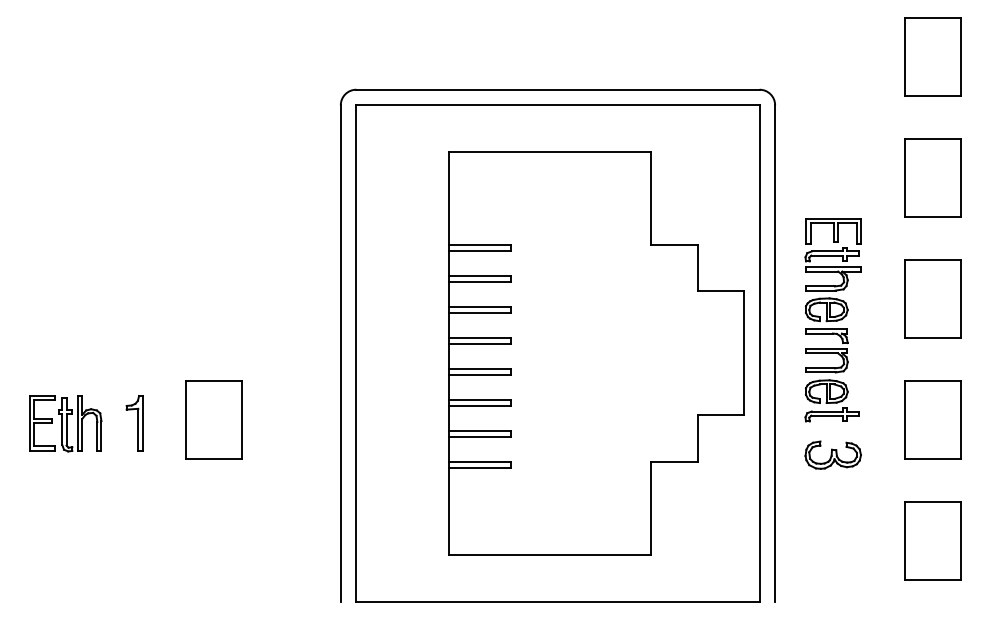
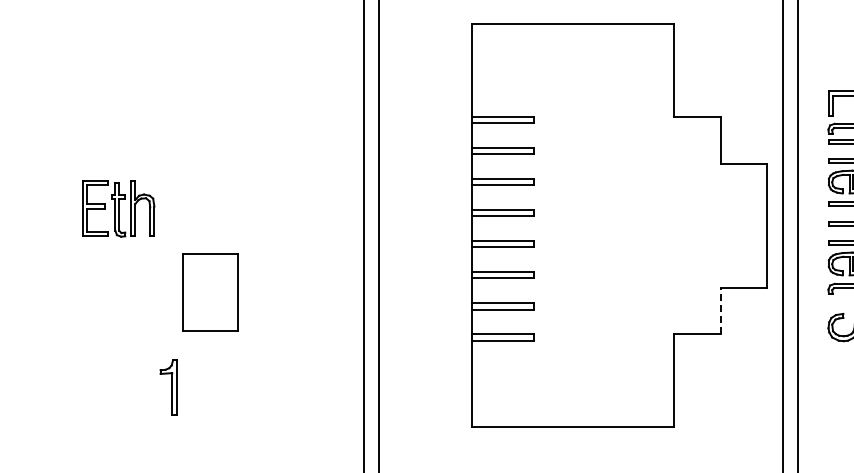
part: (213, 419) -> (210, 291), moved
part: (65, 423) -> (118, 208), moved
part: (134, 423) -> (168, 387), moved
line: (697, 438) -> (720, 310), solid -> dashed

